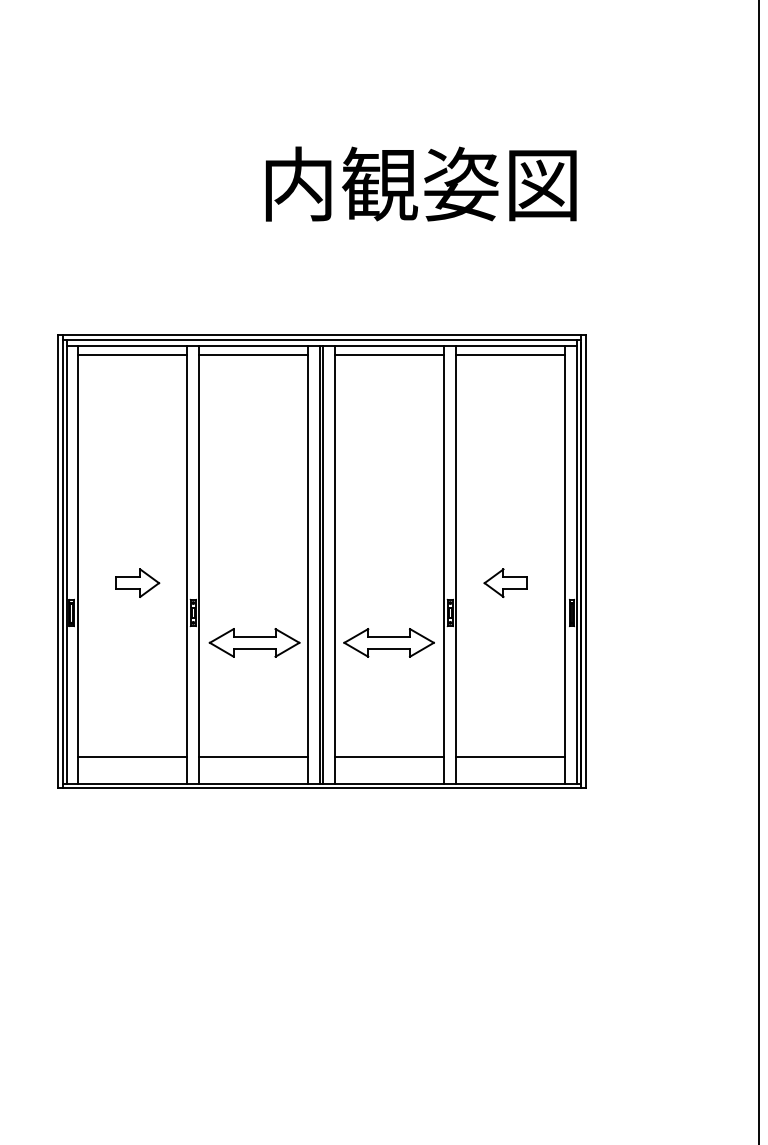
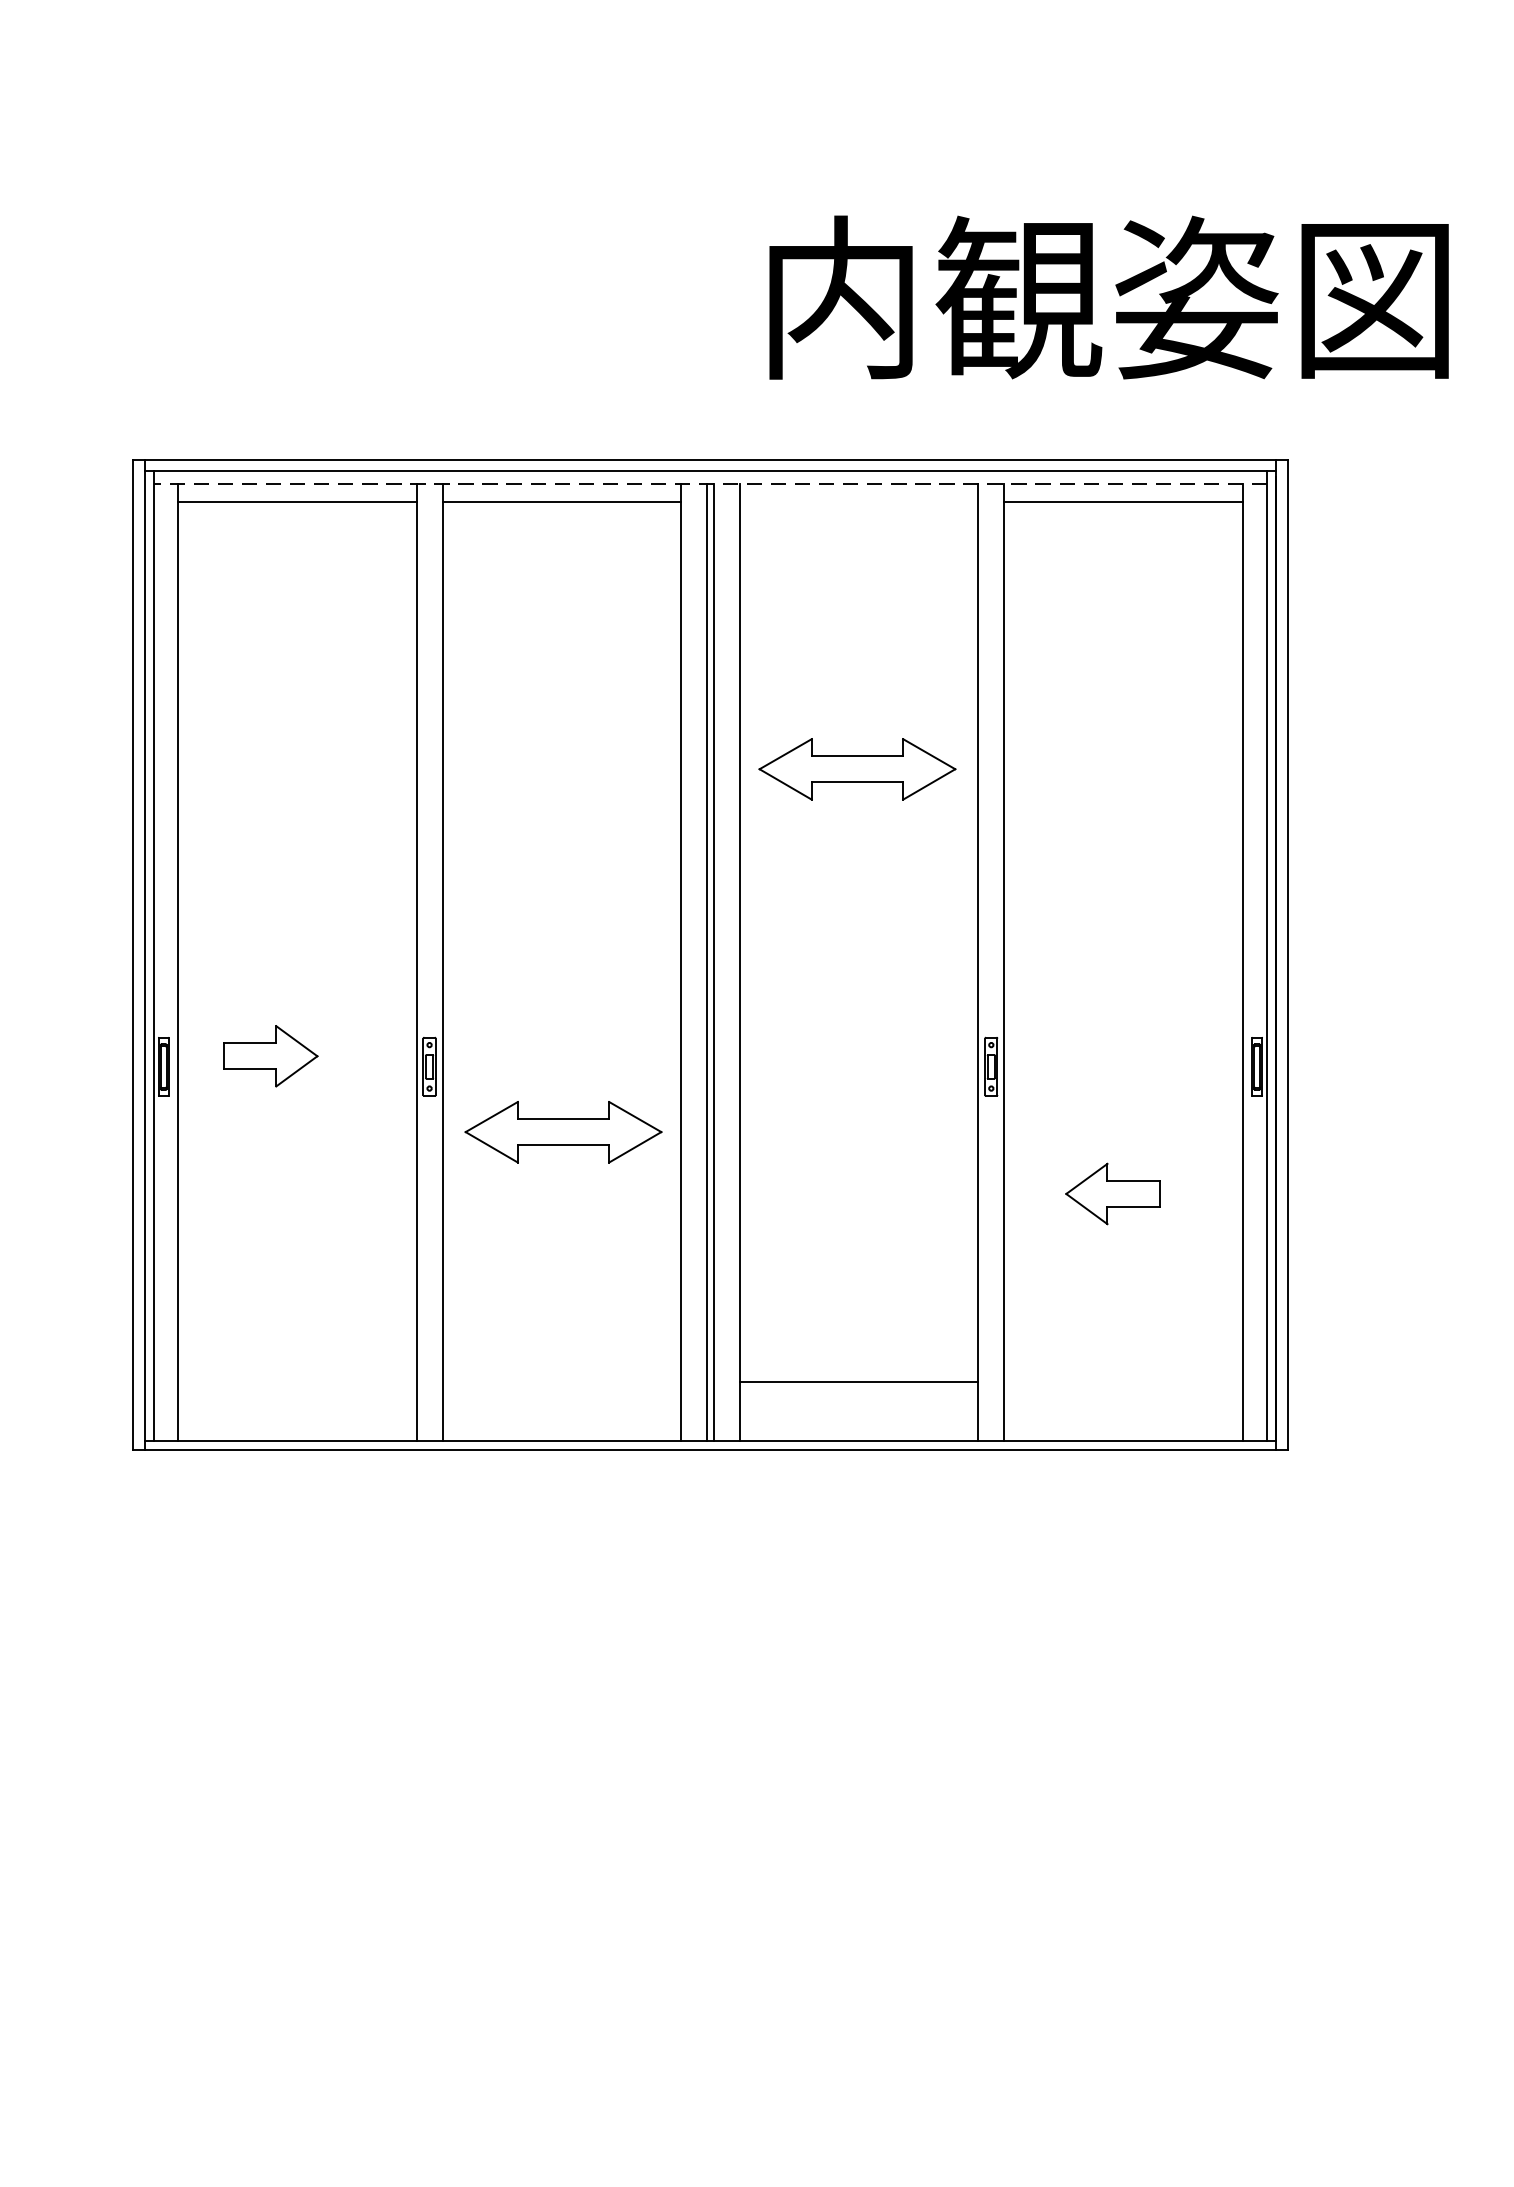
text: (421, 183) -> (1109, 296), moved
line: (321, 346) -> (709, 484), solid -> dashed
line: (389, 354) -> (858, 501), removed
part: (137, 582) -> (270, 1054), moved
part: (505, 582) -> (1111, 1192), moved
part: (388, 642) -> (856, 768), moved
line: (132, 757) -> (296, 1382), removed
line: (253, 757) -> (561, 1382), removed
line: (510, 757) -> (1122, 1382), removed

